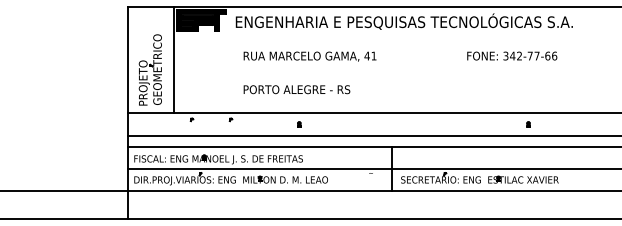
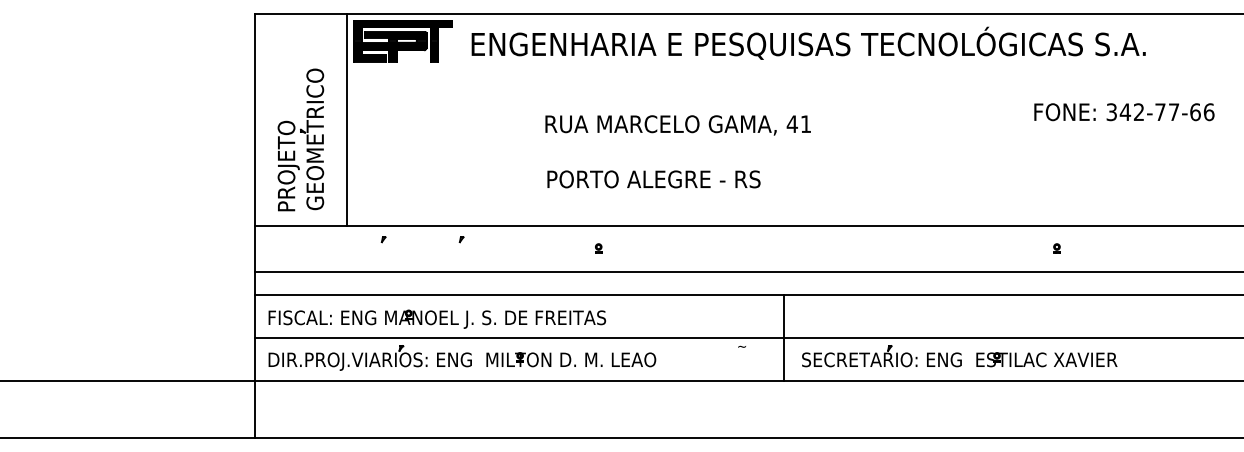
text: (512, 55) -> (1124, 111), moved
text: (309, 56) -> (676, 125), moved
text: (296, 89) -> (652, 179), moved

